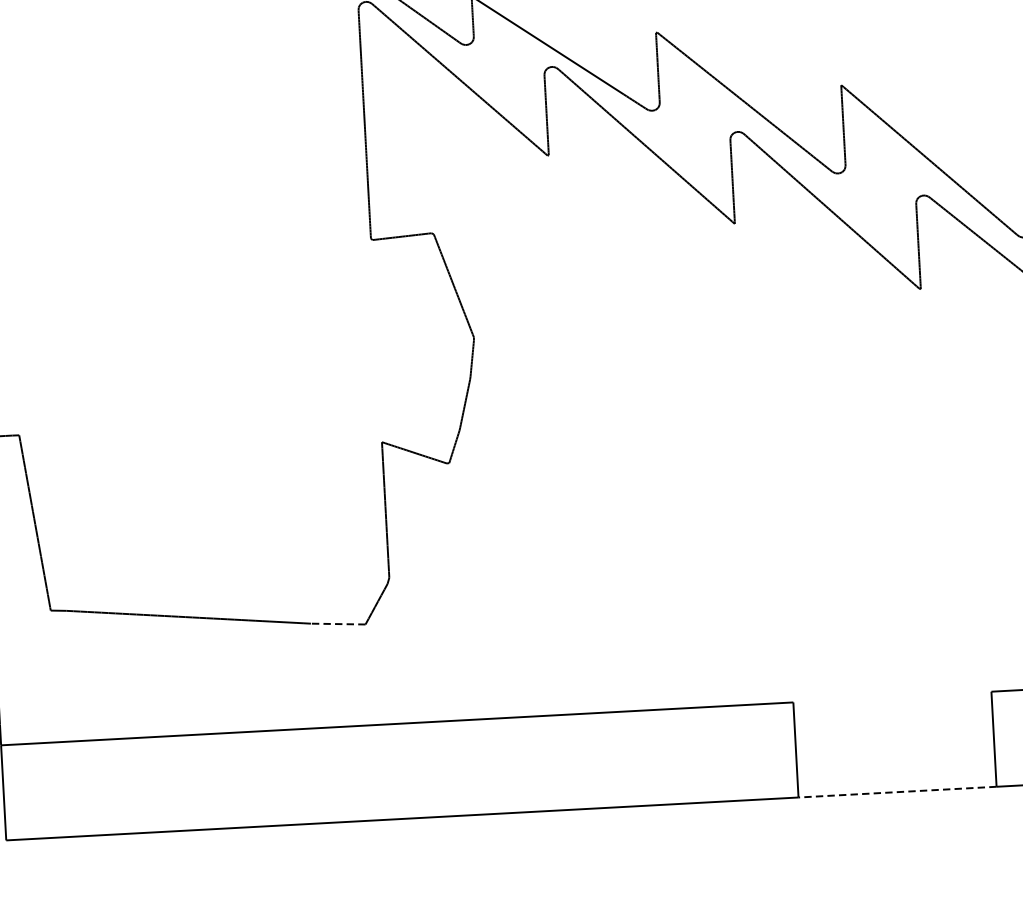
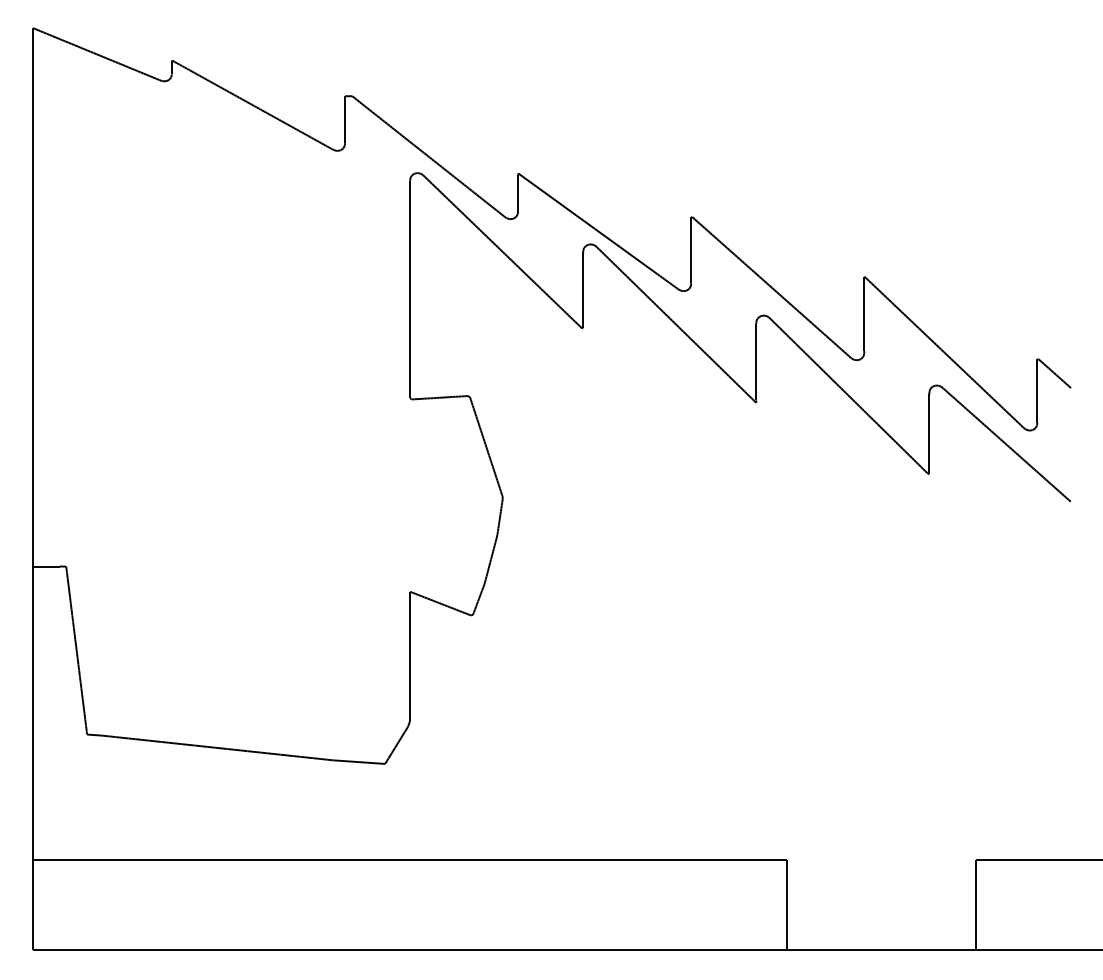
line: (338, 624) -> (359, 762), dashed -> solid
line: (896, 792) -> (880, 950), dashed -> solid

